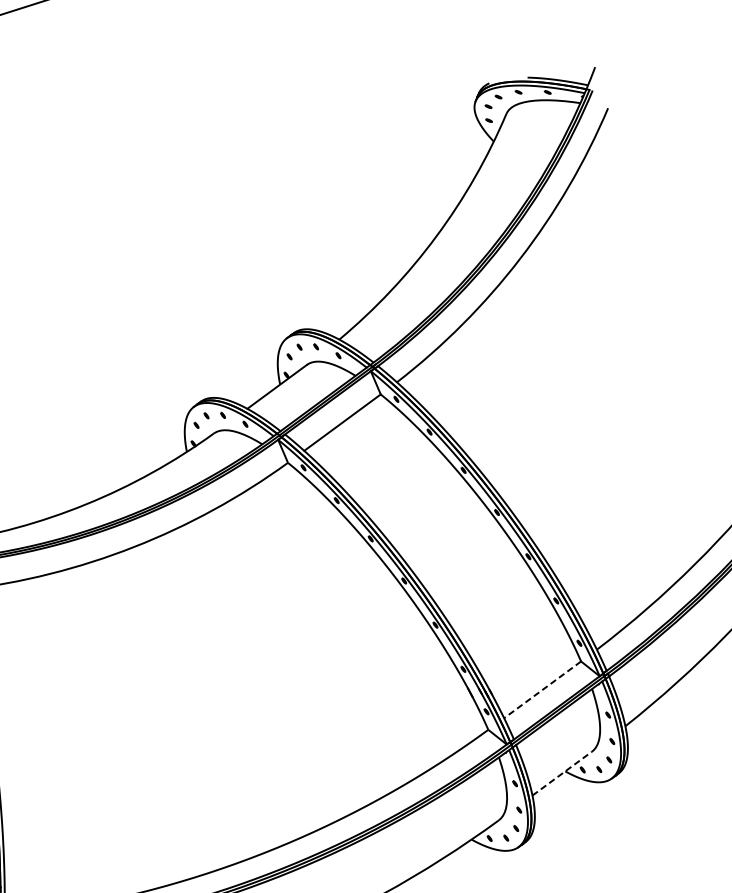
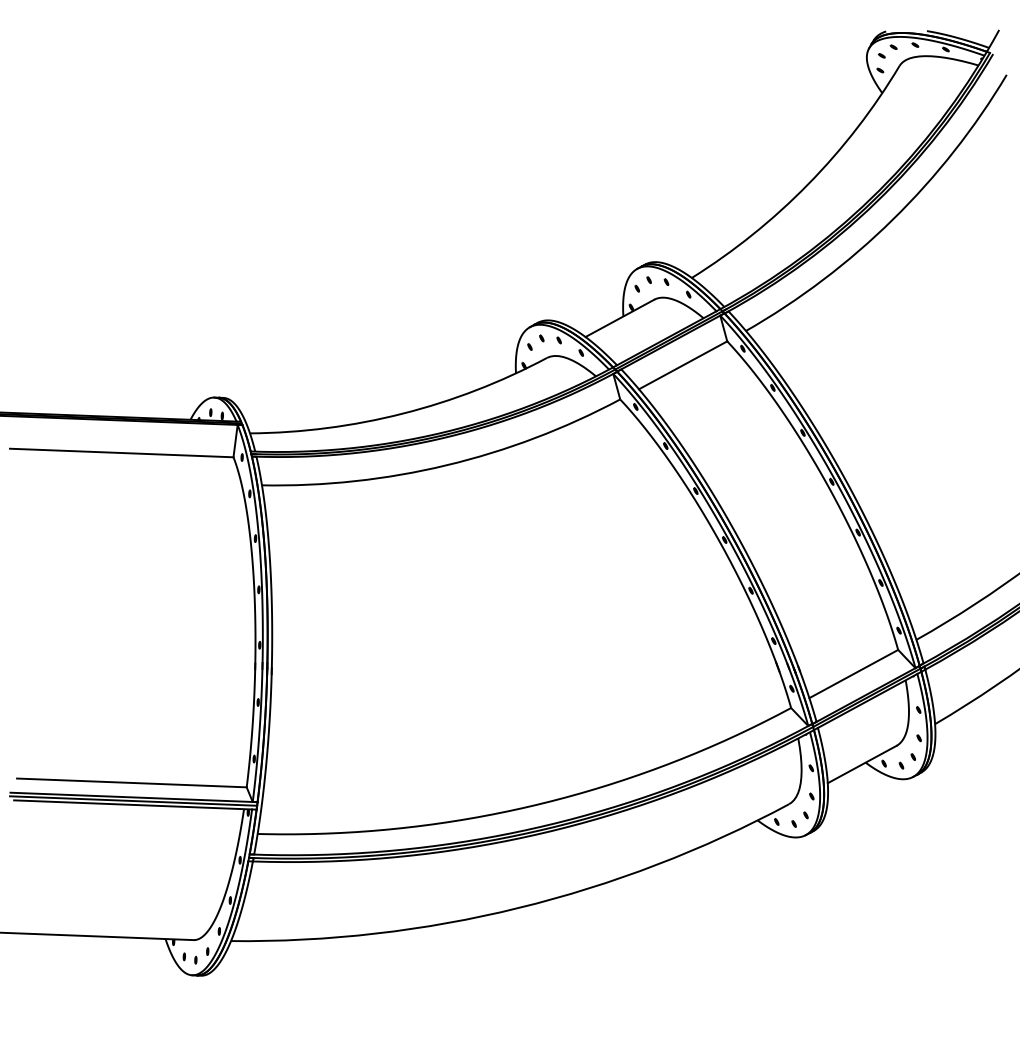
line: (542, 690) -> (853, 674), dashed -> solid
line: (562, 773) -> (862, 764), dashed -> solid

